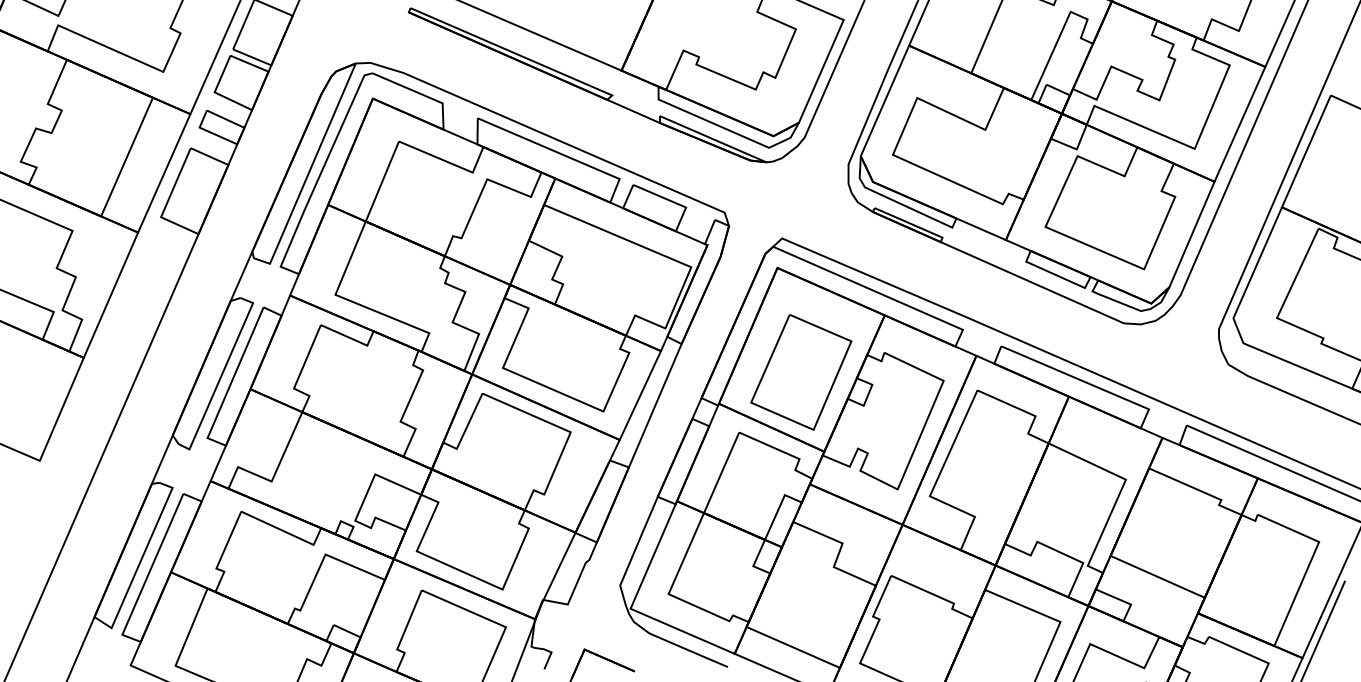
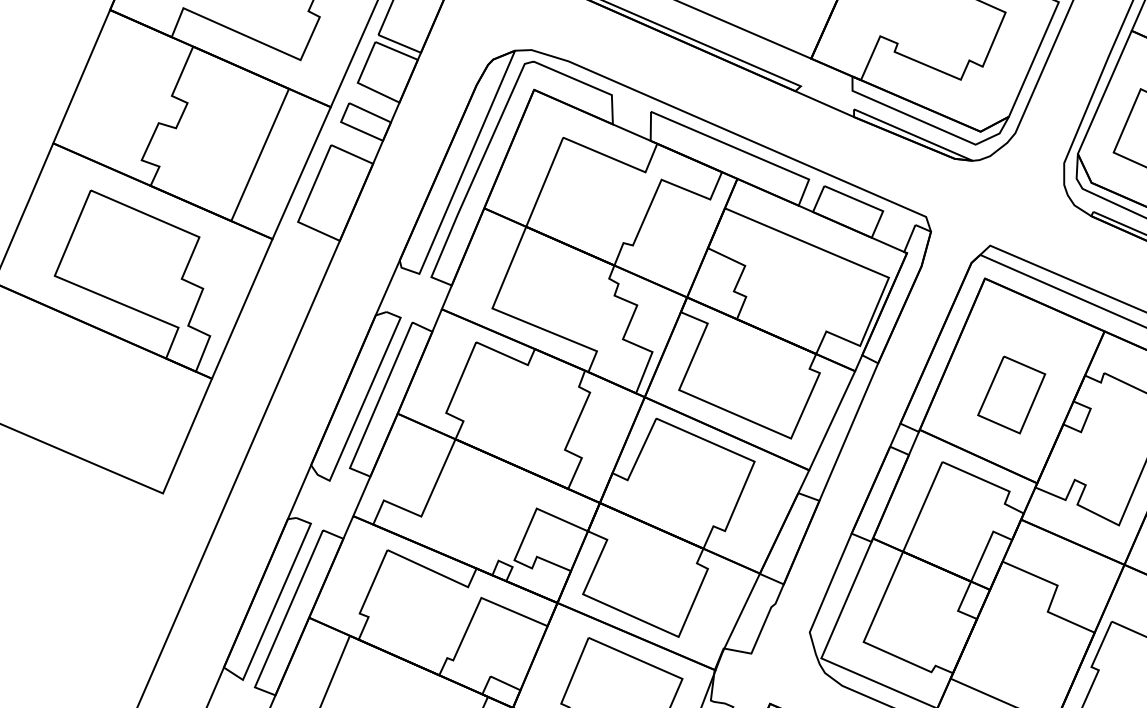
part: (801, 372) -> (1011, 395), size x0.6

